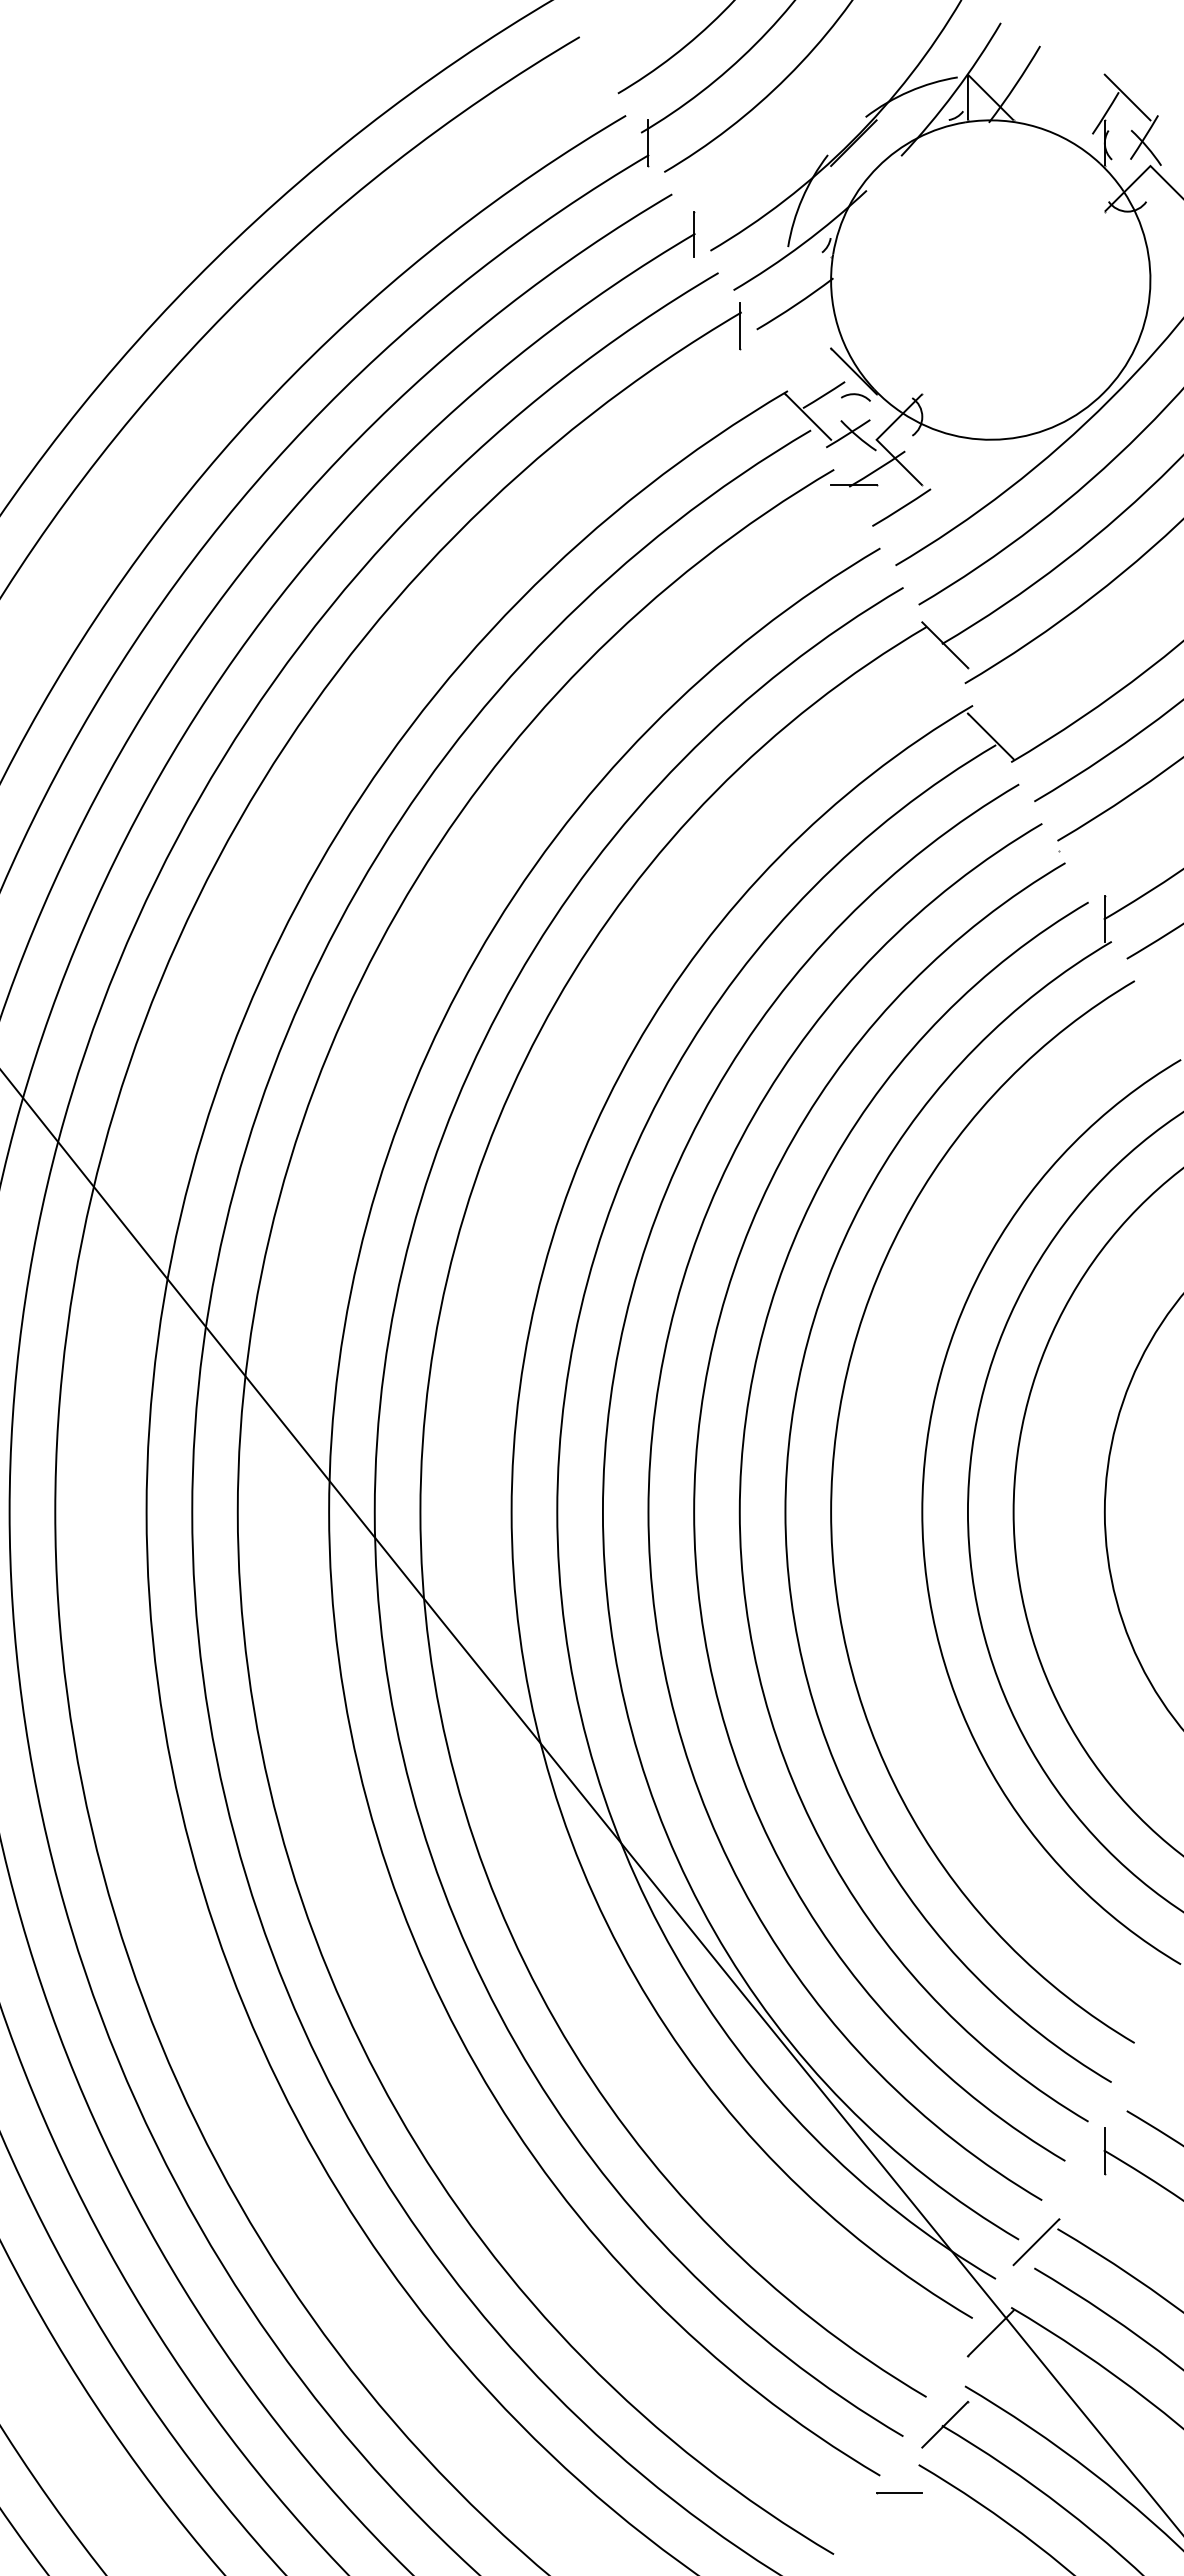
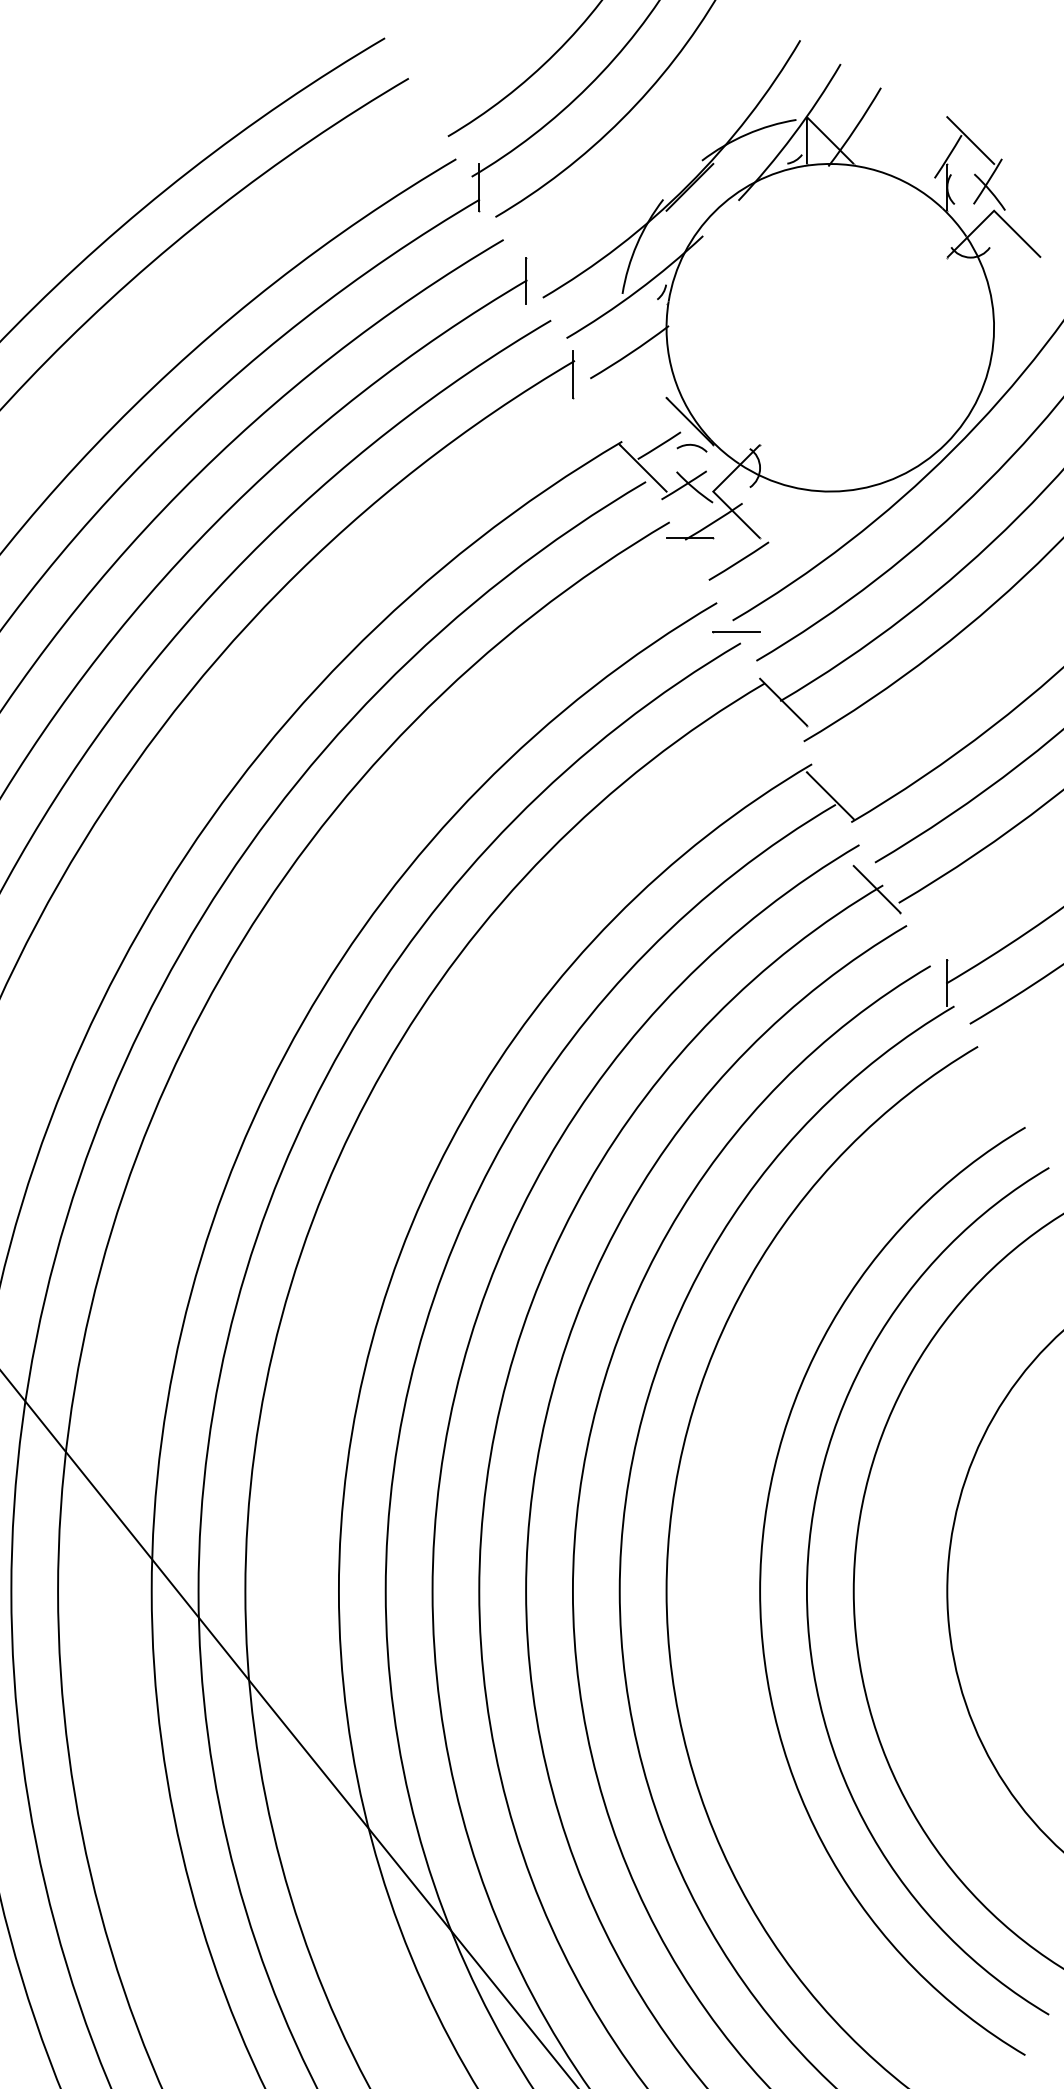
line: (899, 577) -> (736, 632), added
line: (1036, 827) -> (877, 889), added

